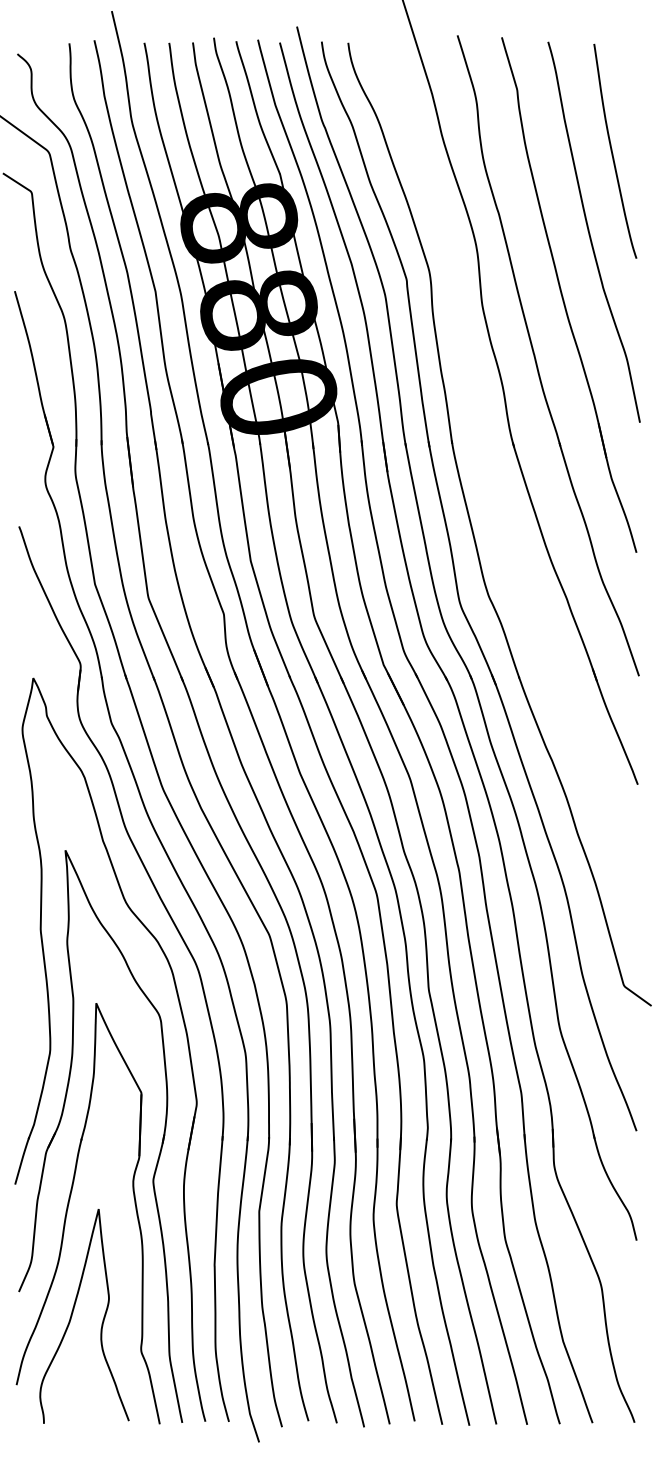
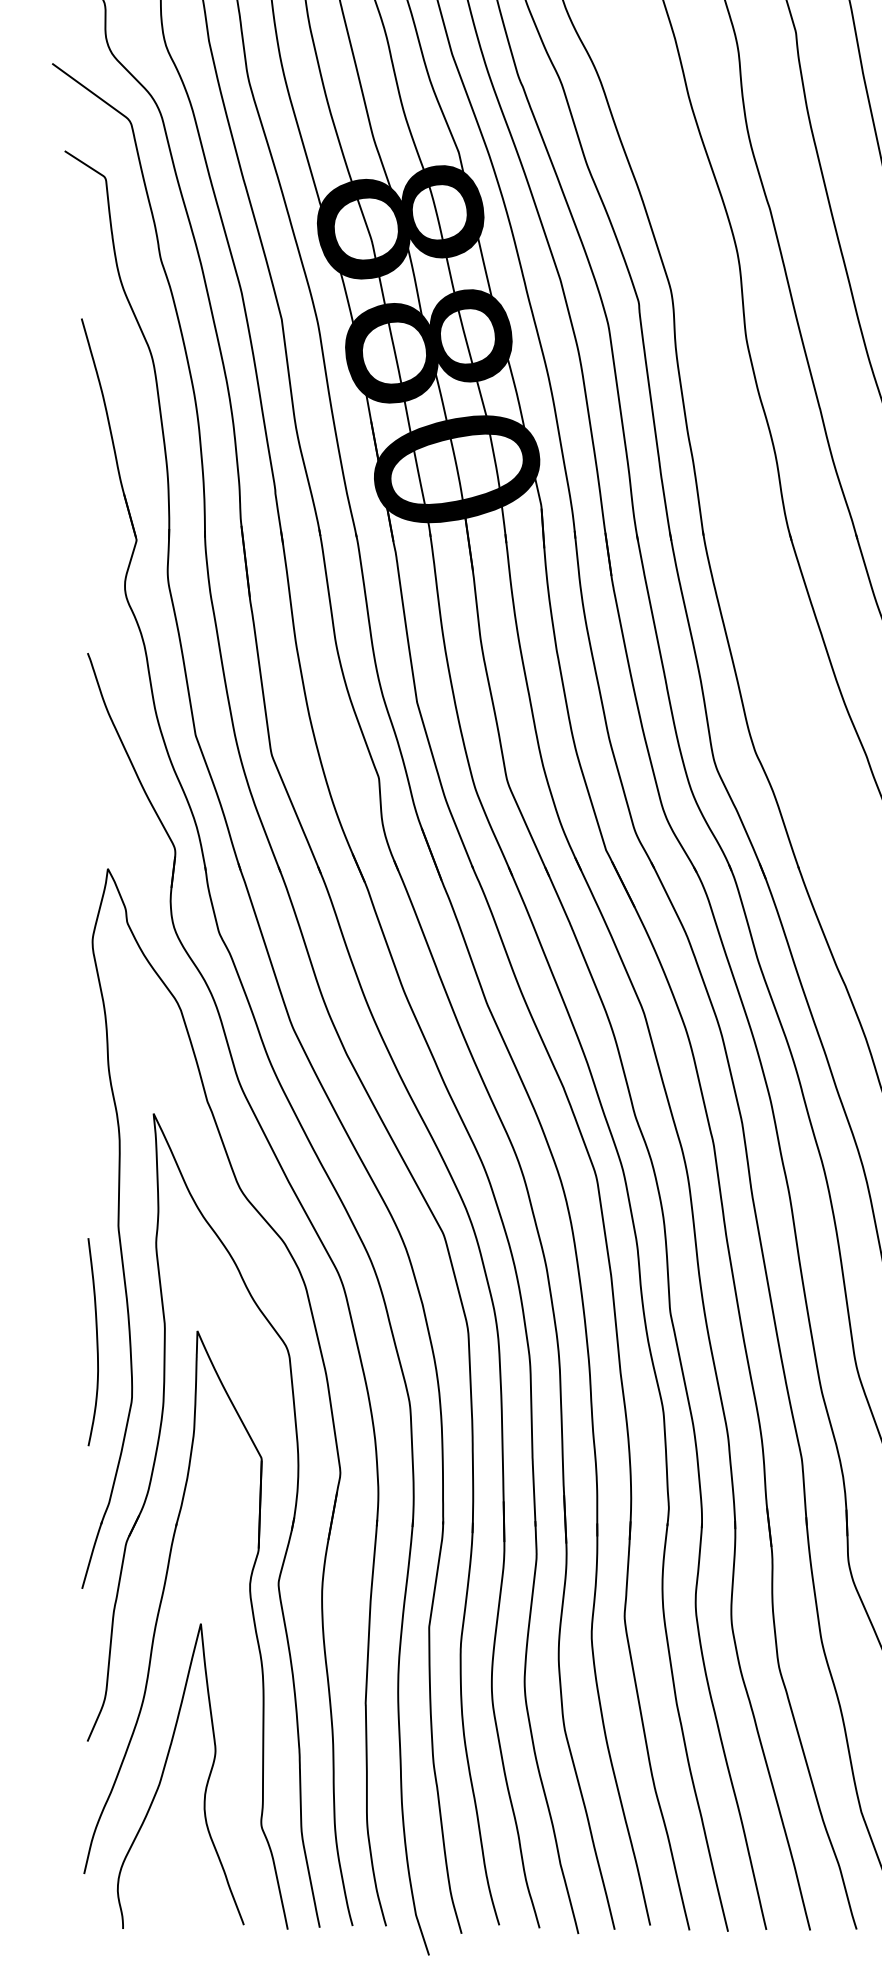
curve: (24, 1009) -> (95, 1339), added

